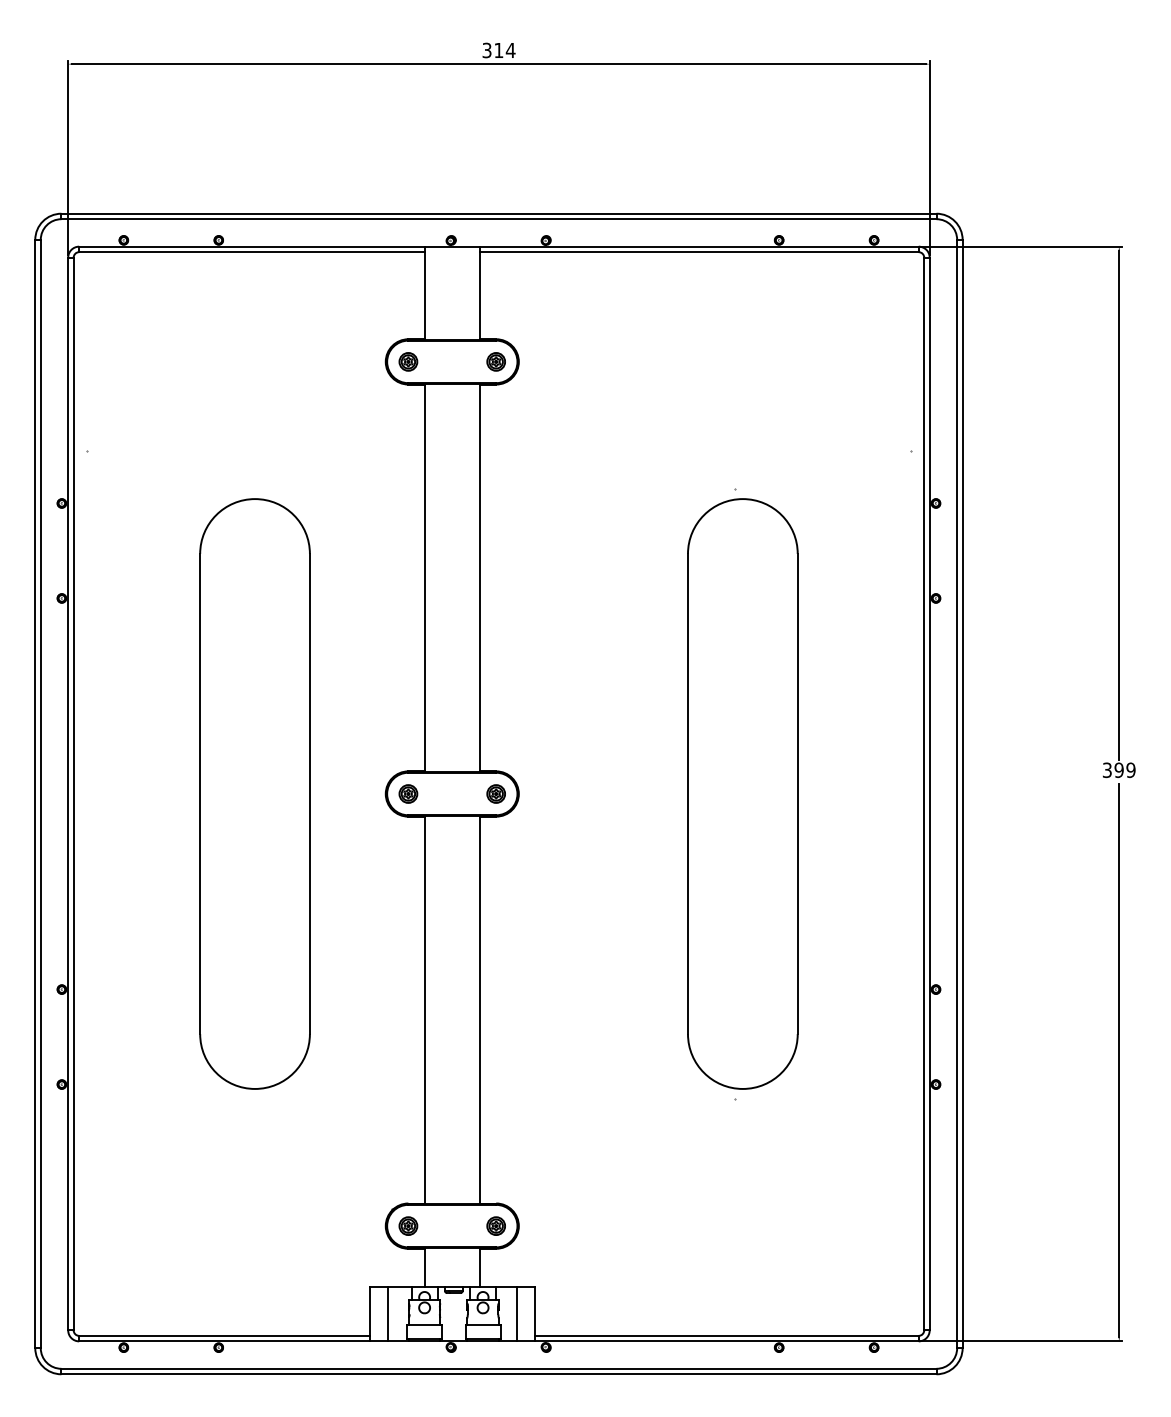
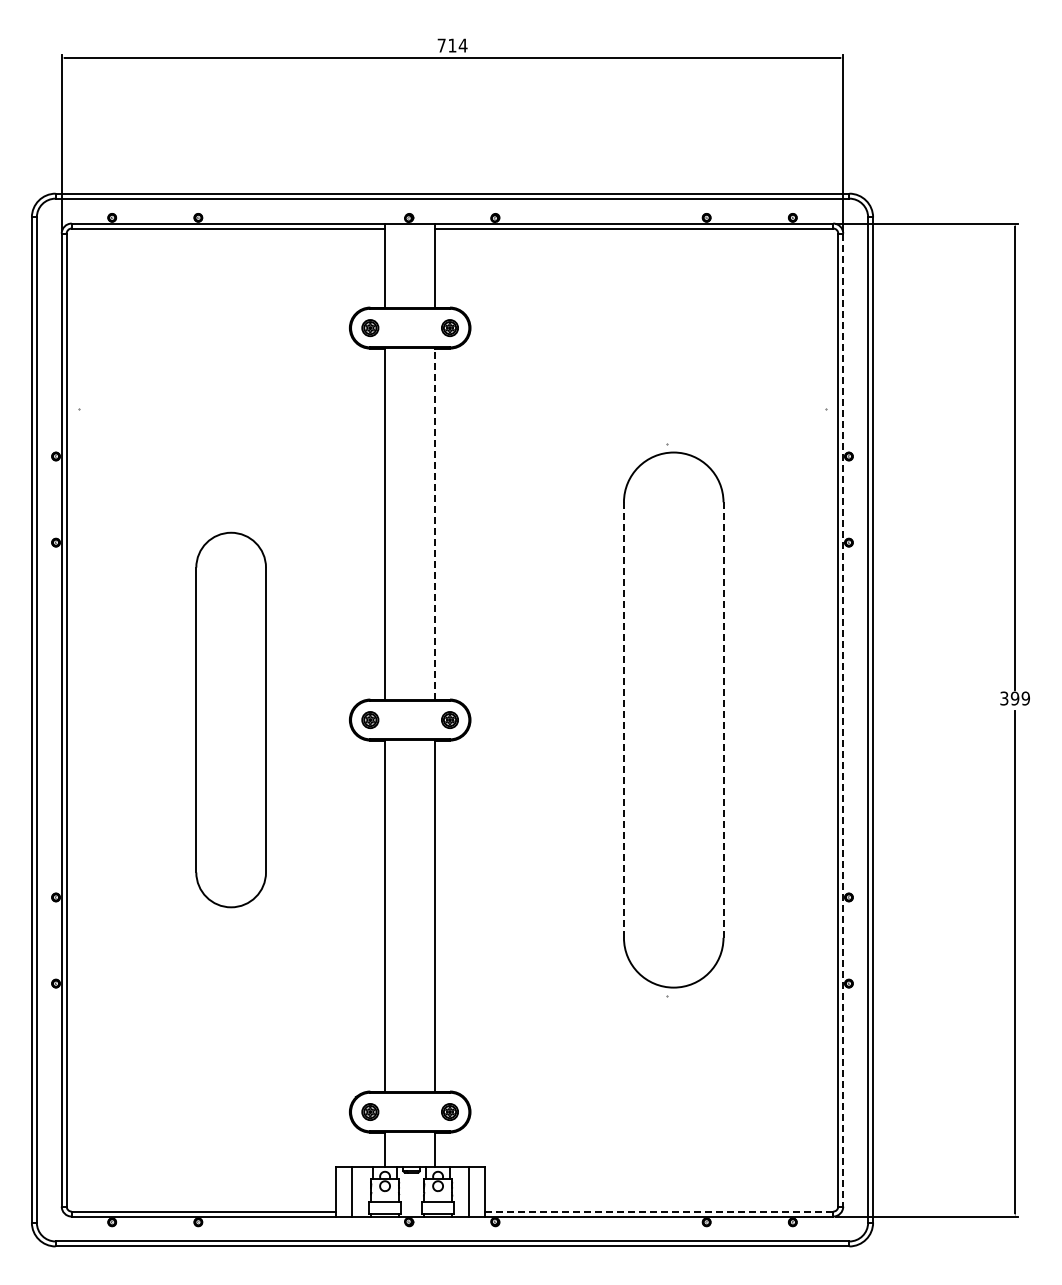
text: (486, 50) -> (441, 45), 314 -> 714
line: (480, 577) -> (435, 523), solid -> dashed
part: (254, 793) -> (230, 719), size x0.7
line: (687, 794) -> (623, 720), solid -> dashed
line: (797, 794) -> (723, 720), solid -> dashed
line: (930, 794) -> (843, 720), solid -> dashed
line: (727, 1335) -> (659, 1211), solid -> dashed

